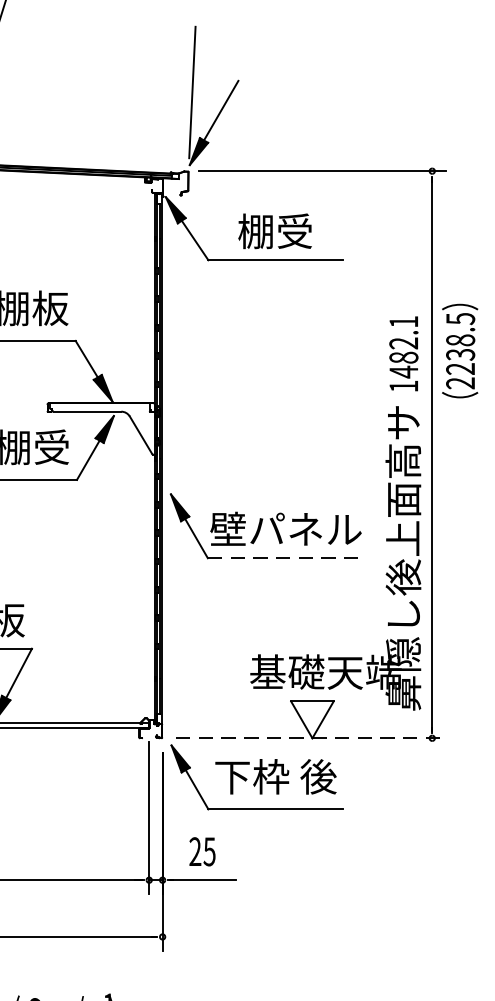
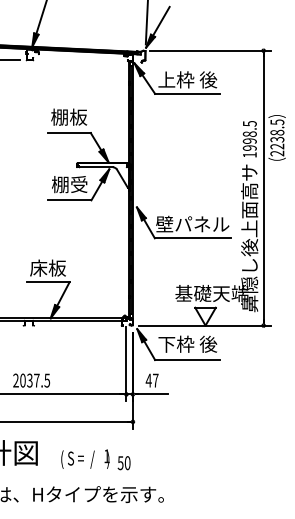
text: (275, 230) -> (187, 79), 棚受 -> 上枠 後
text: (403, 348) -> (249, 136), 1482.1 -> 1998.5
line: (287, 558) -> (193, 238), dashed -> solid
line: (310, 738) -> (204, 325), dashed -> solid
text: (200, 851) -> (151, 380), 25 -> 47

